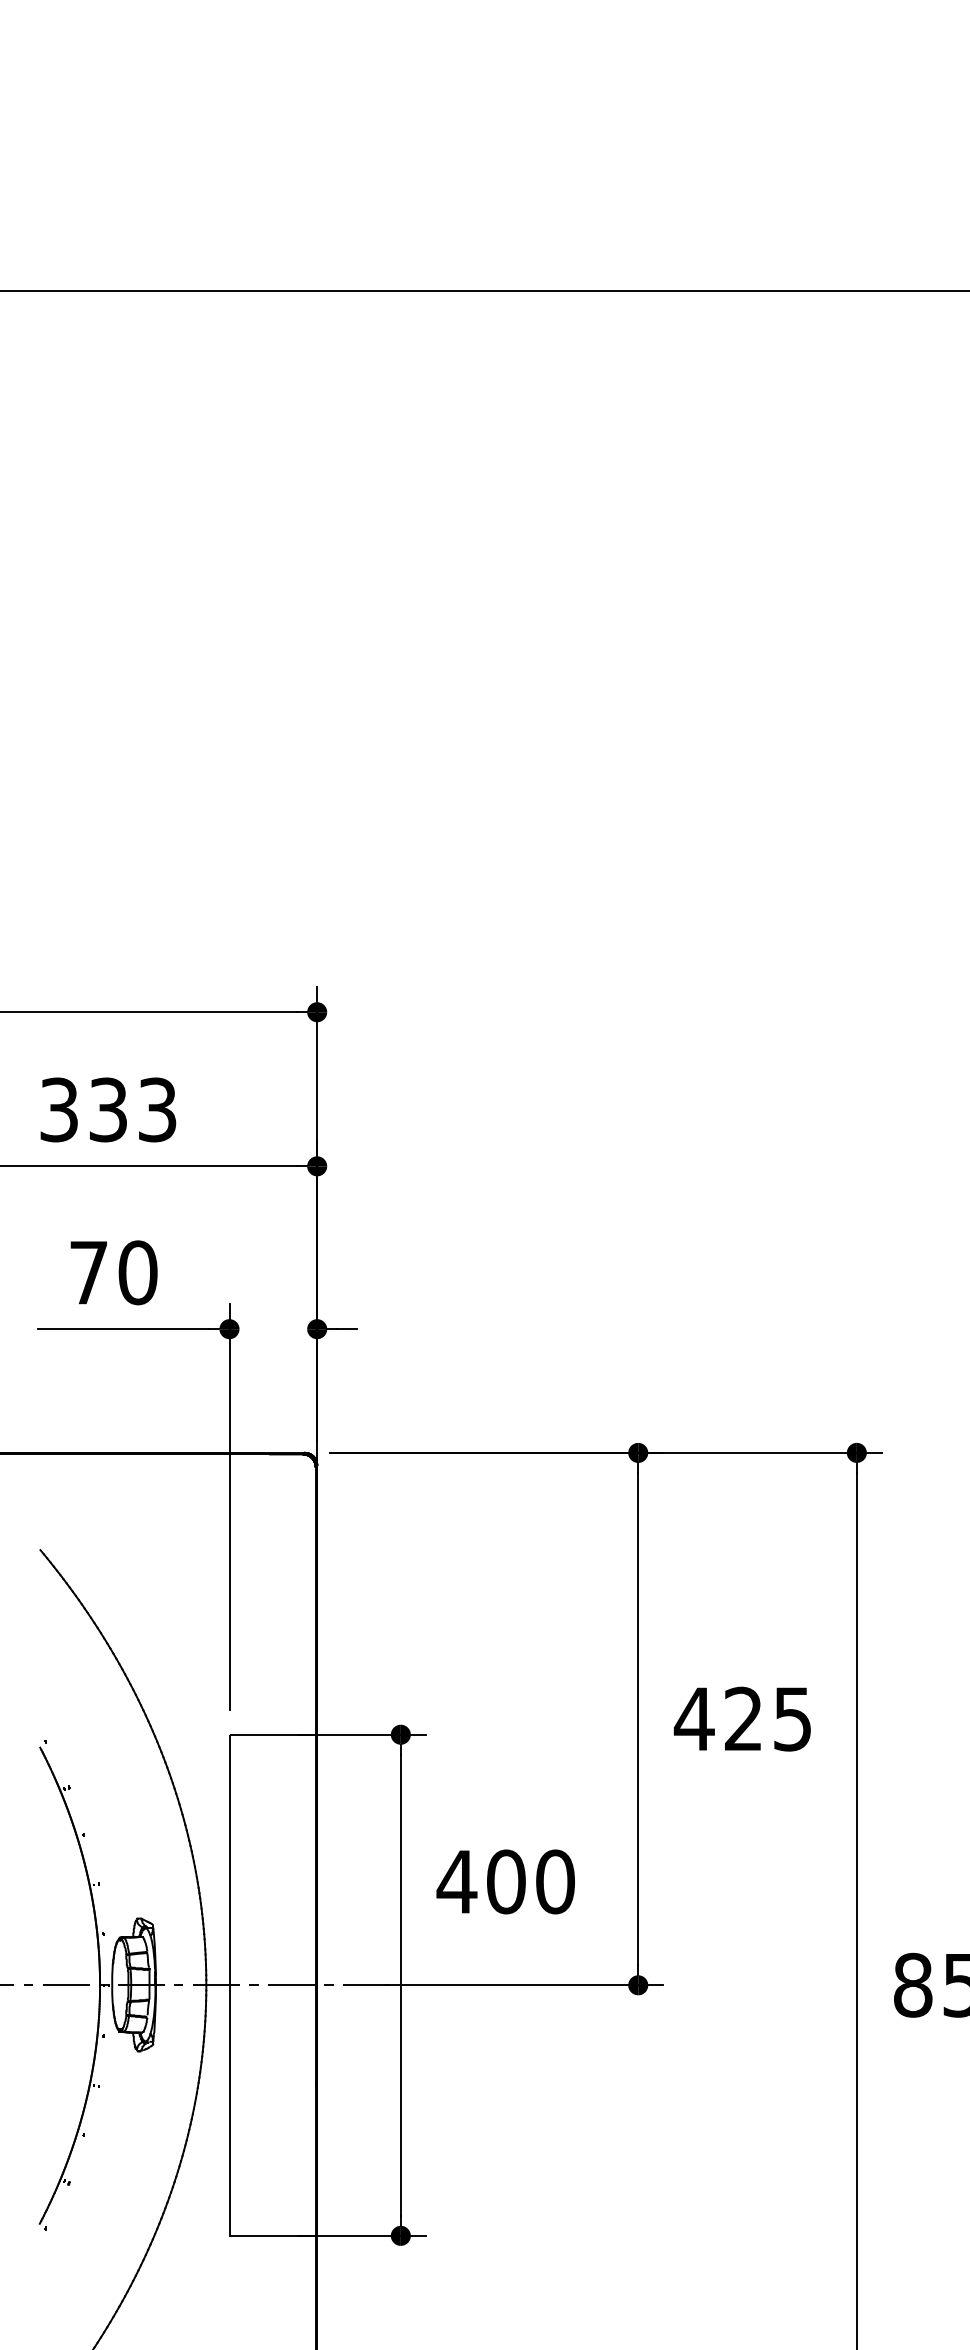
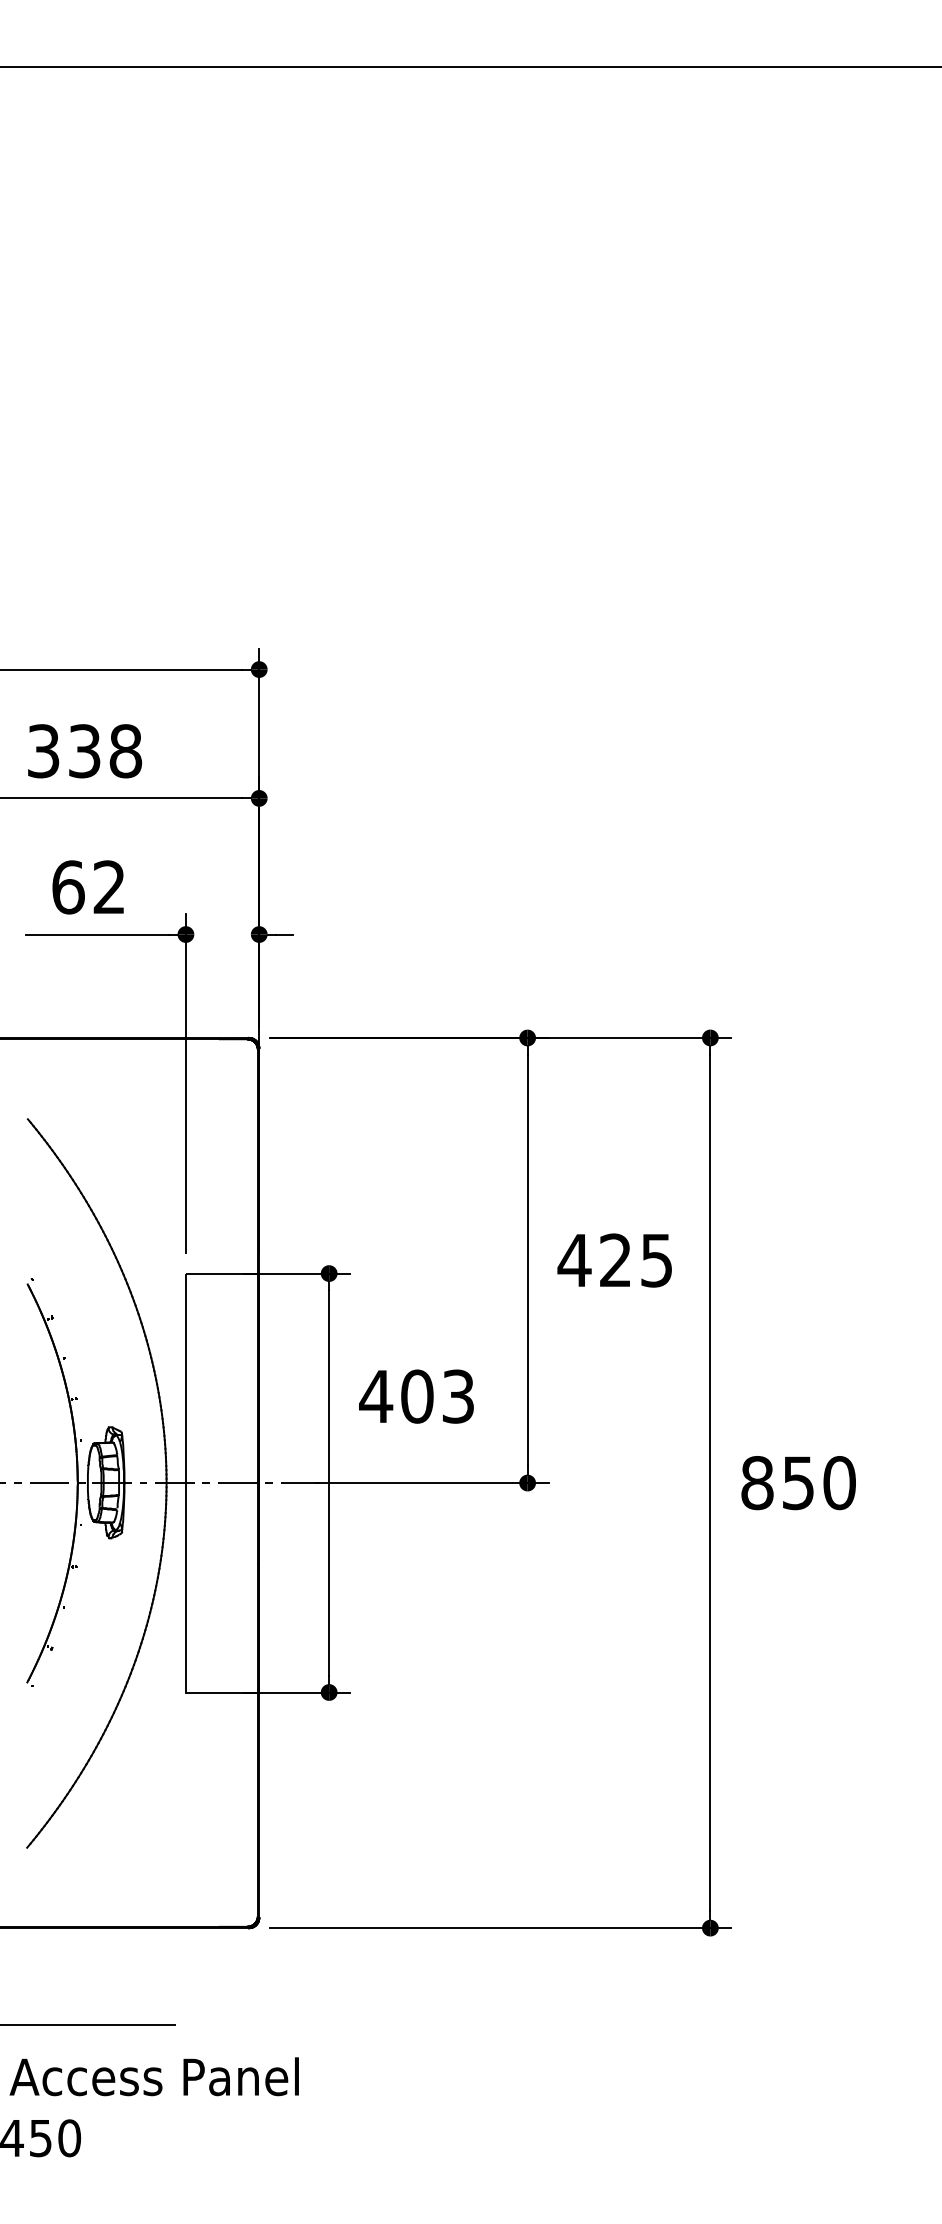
text: (157, 1110) -> (125, 751), 333 -> 338
text: (112, 1272) -> (88, 887), 70 -> 62
text: (555, 1881) -> (458, 1396), 400 -> 403

